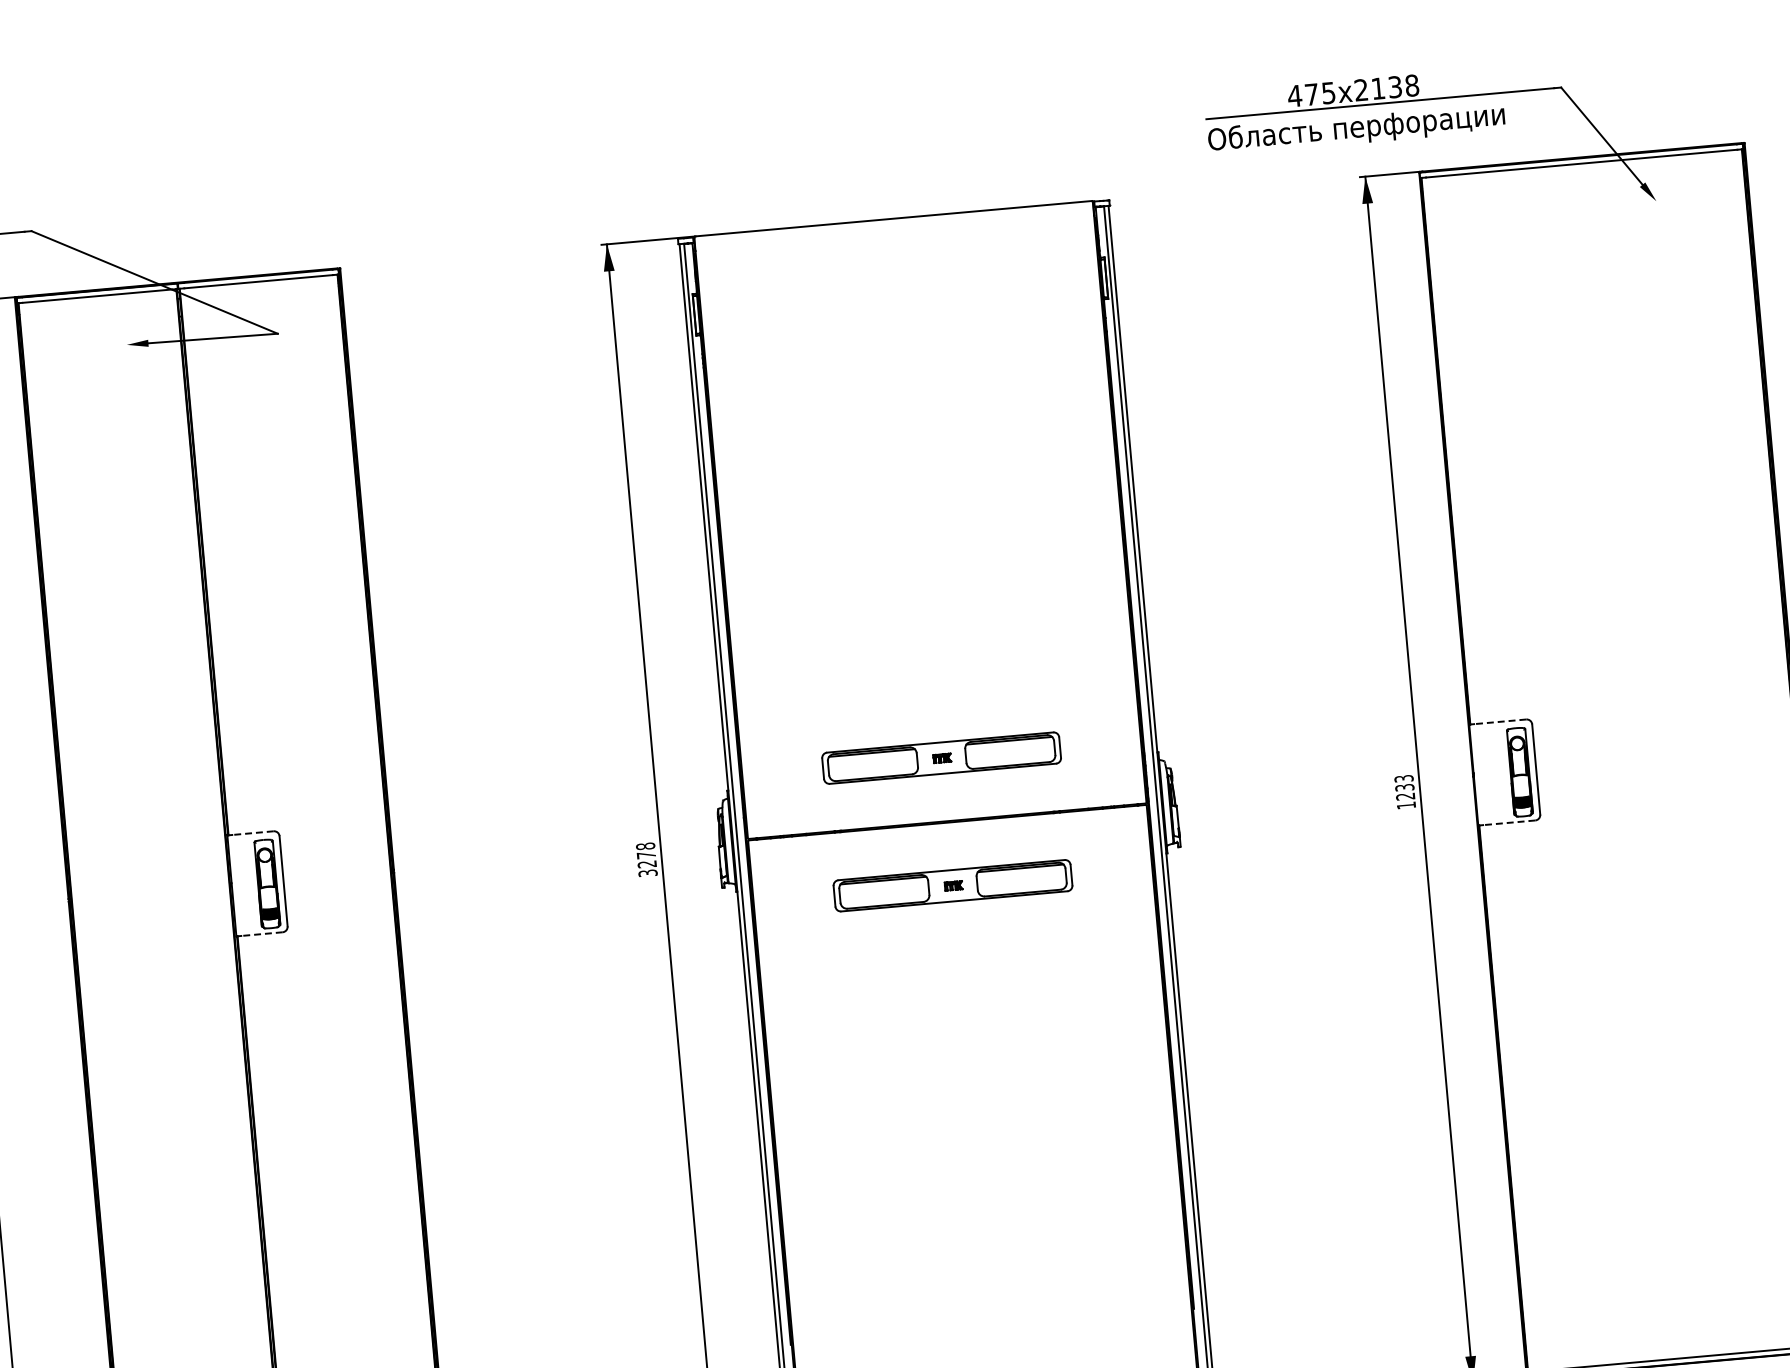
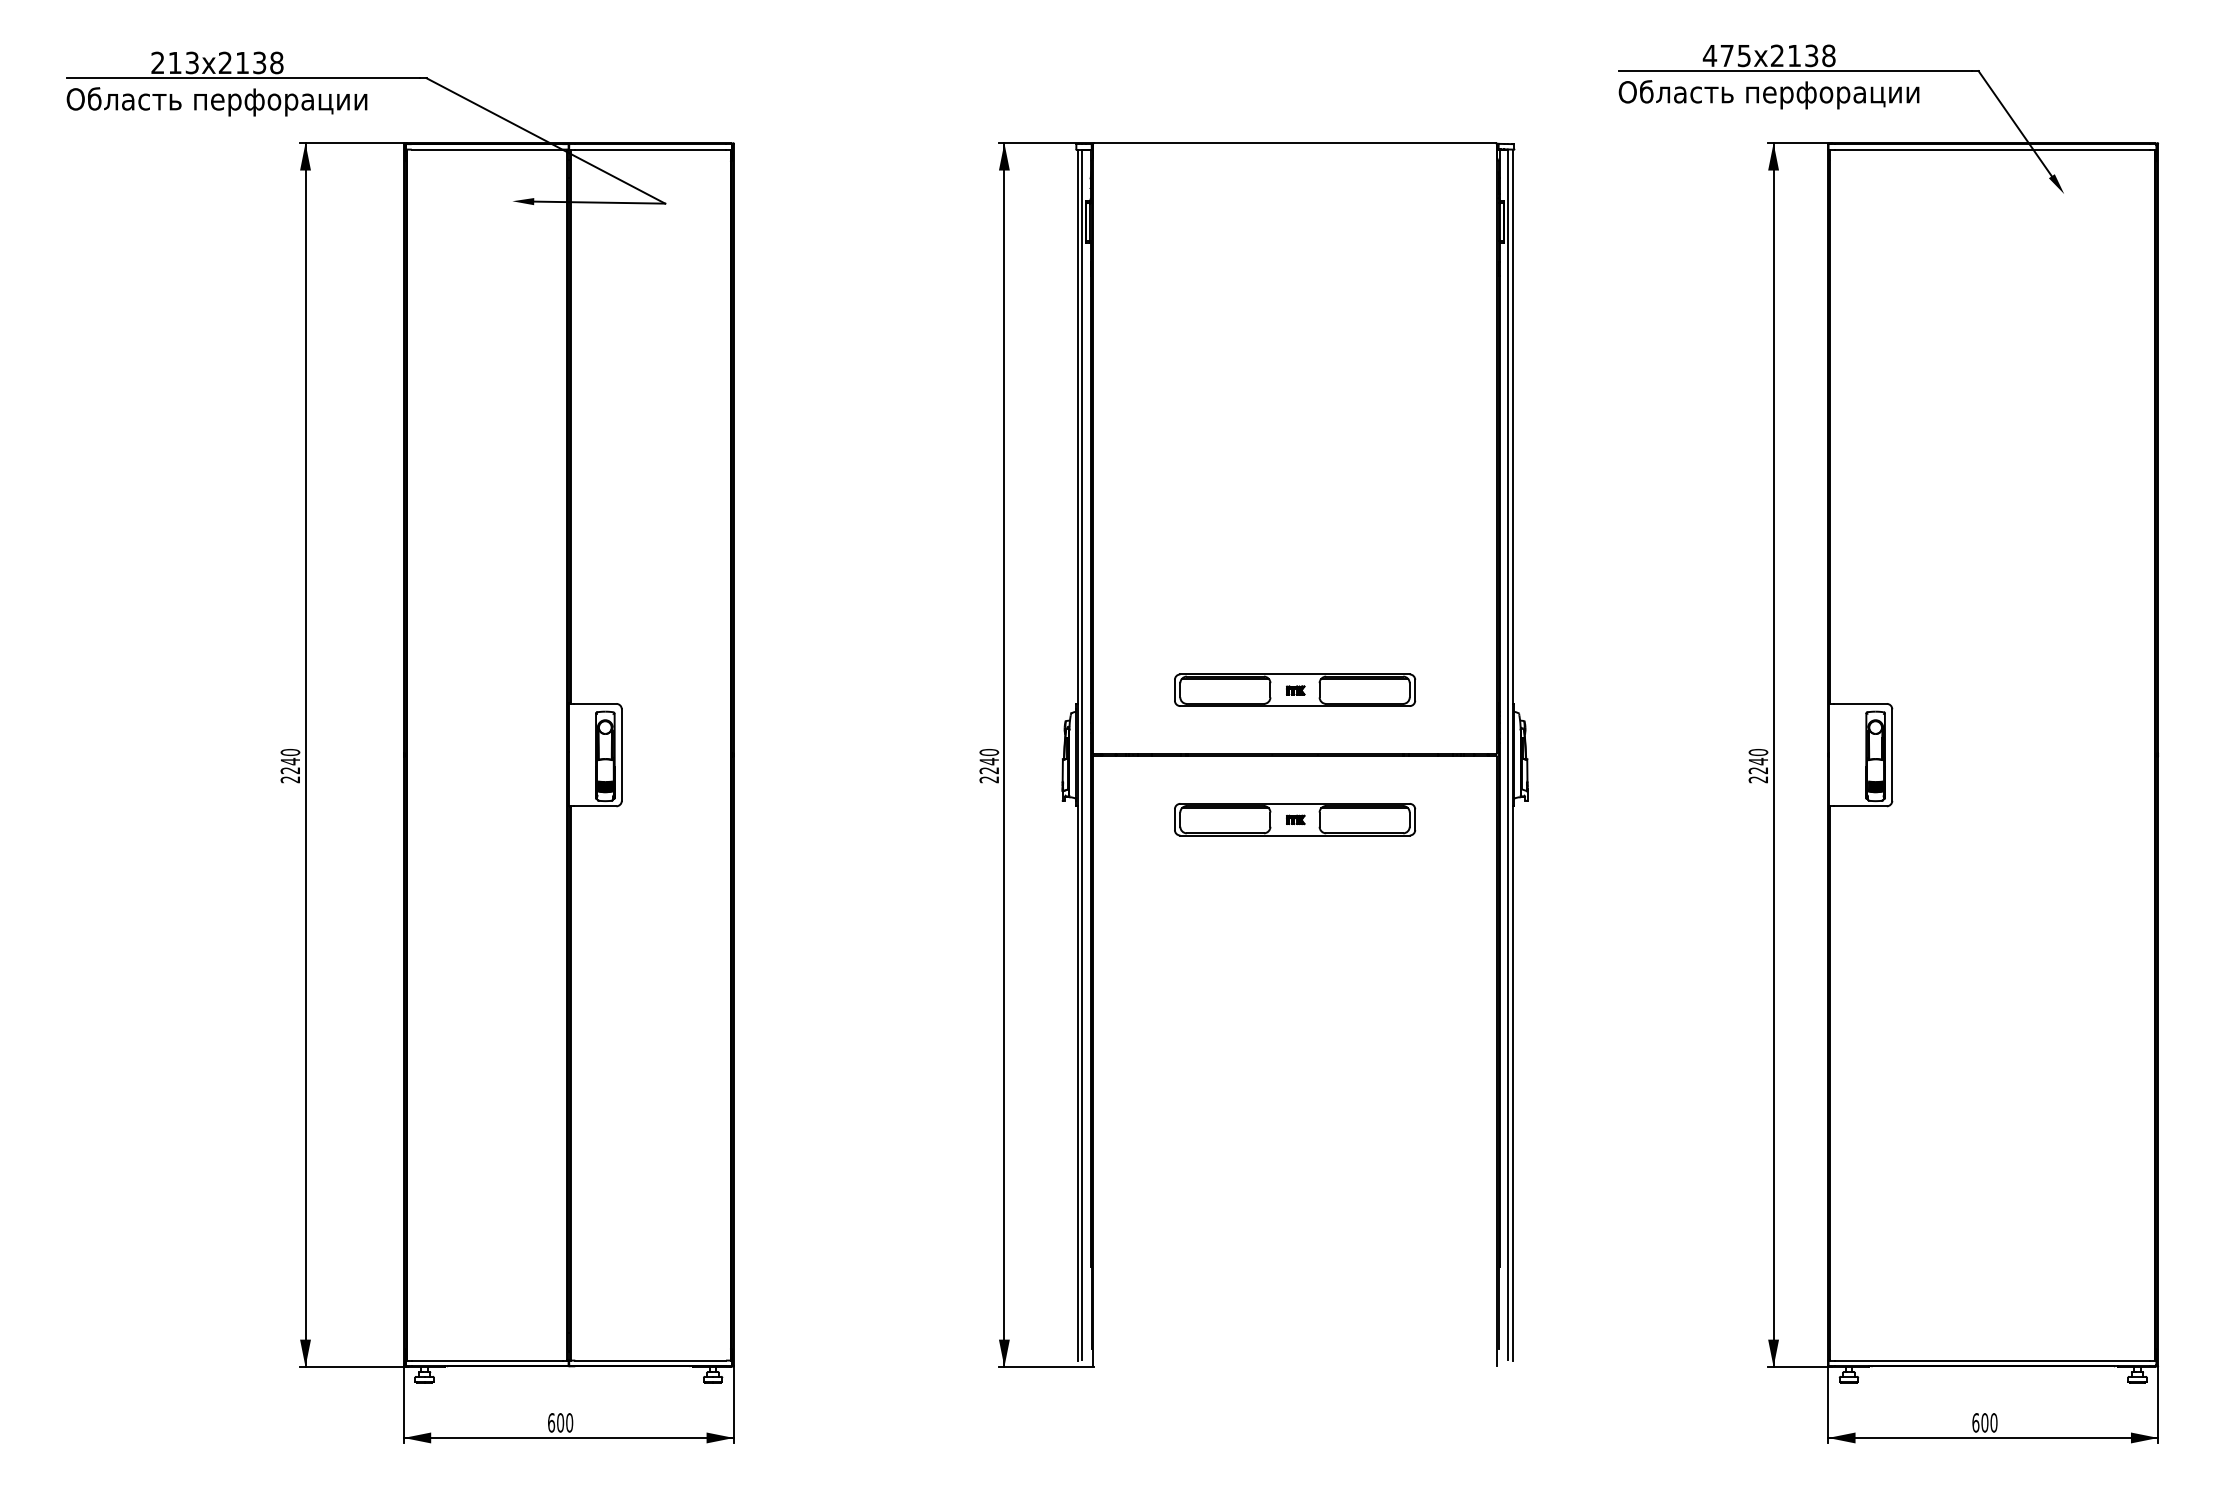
line: (1499, 721) -> (1859, 703), dashed -> solid
text: (1405, 792) -> (1758, 766), 1233 -> 2240
line: (1508, 823) -> (1859, 806), dashed -> solid
line: (252, 832) -> (594, 703), dashed -> solid
text: (647, 860) -> (989, 766), 3278 -> 2240
line: (261, 934) -> (594, 806), dashed -> solid

